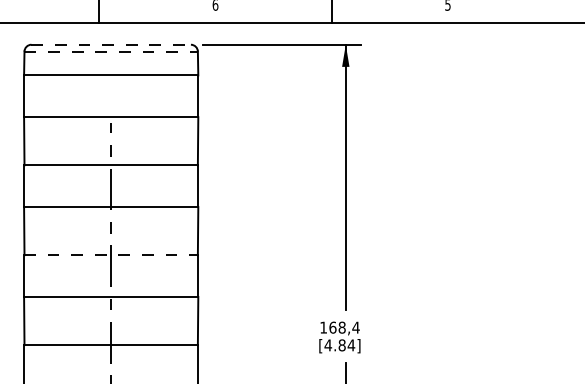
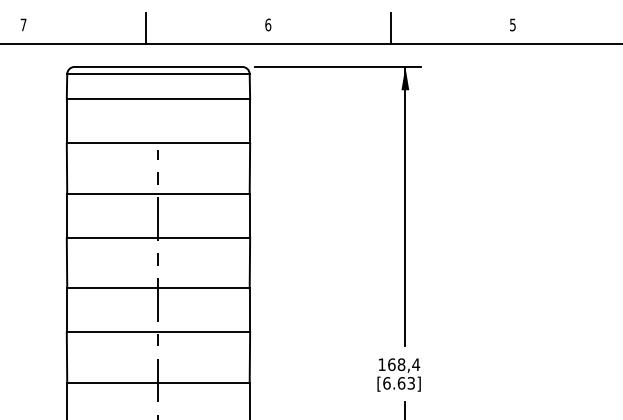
line: (111, 44) -> (158, 66), dashed -> solid
line: (111, 51) -> (158, 74), dashed -> solid
line: (111, 255) -> (158, 288), dashed -> solid
text: (339, 345) -> (398, 383), [4.84] -> [6.63]

